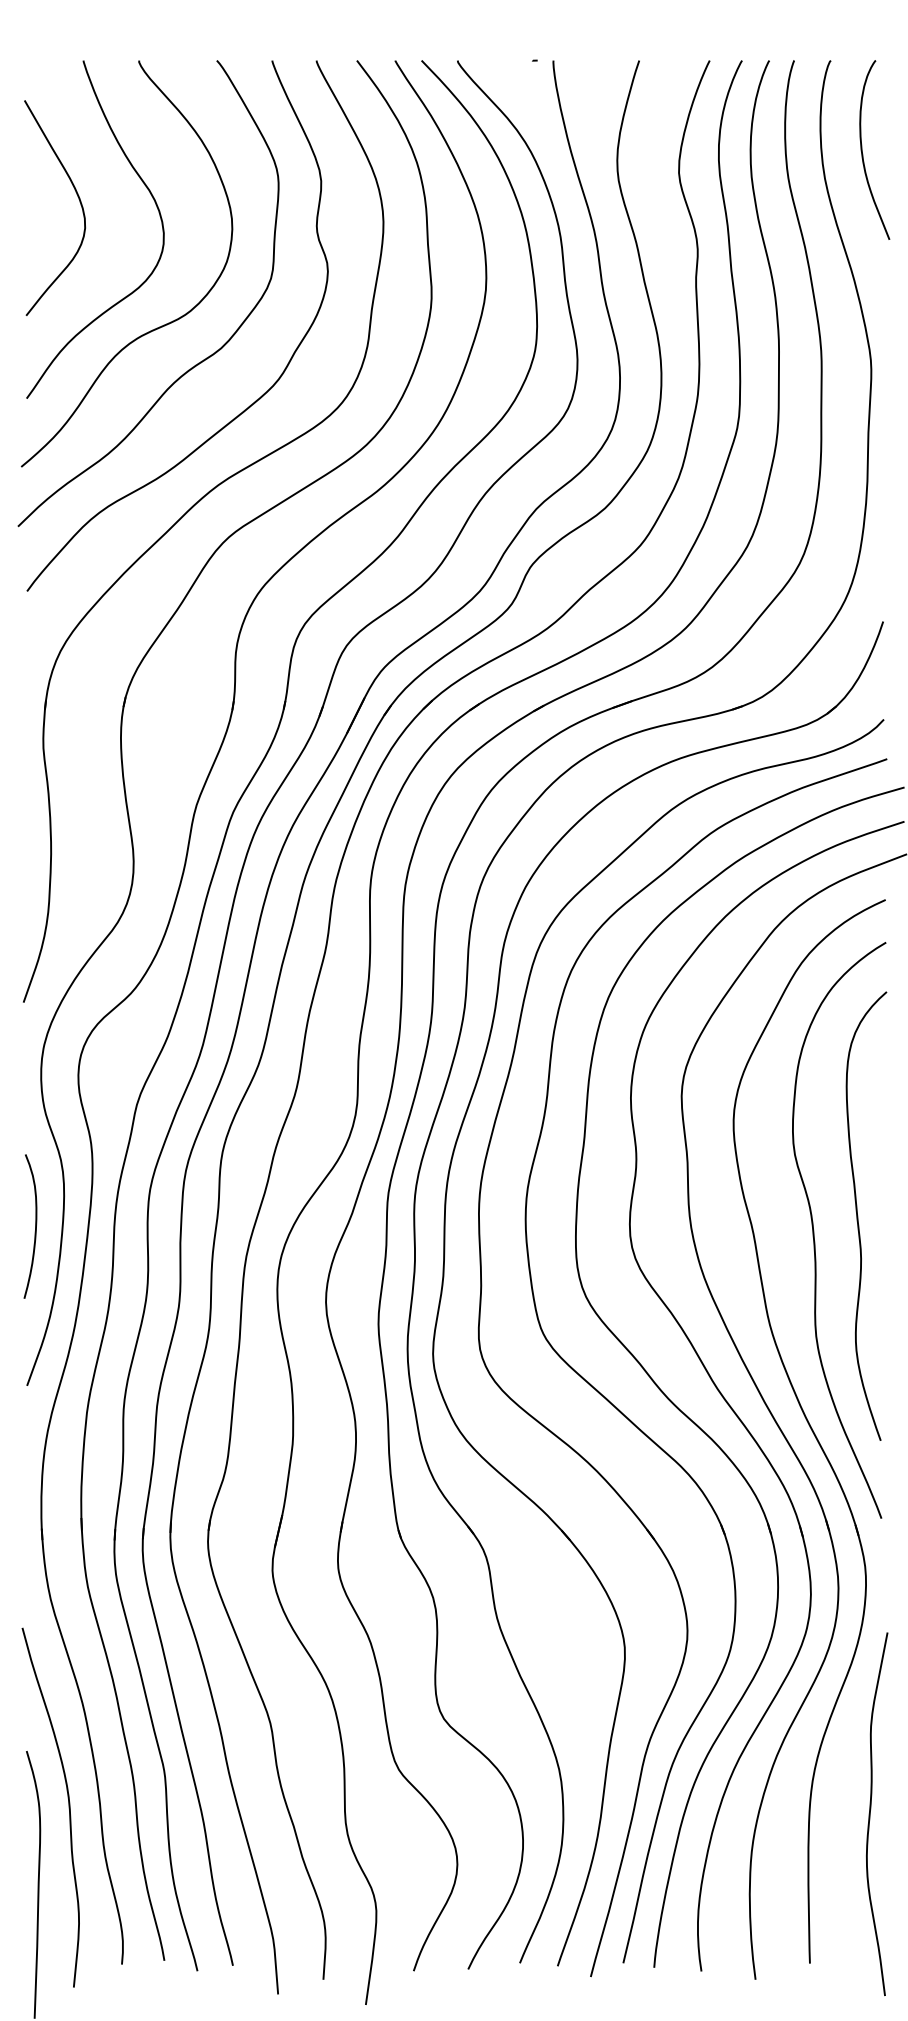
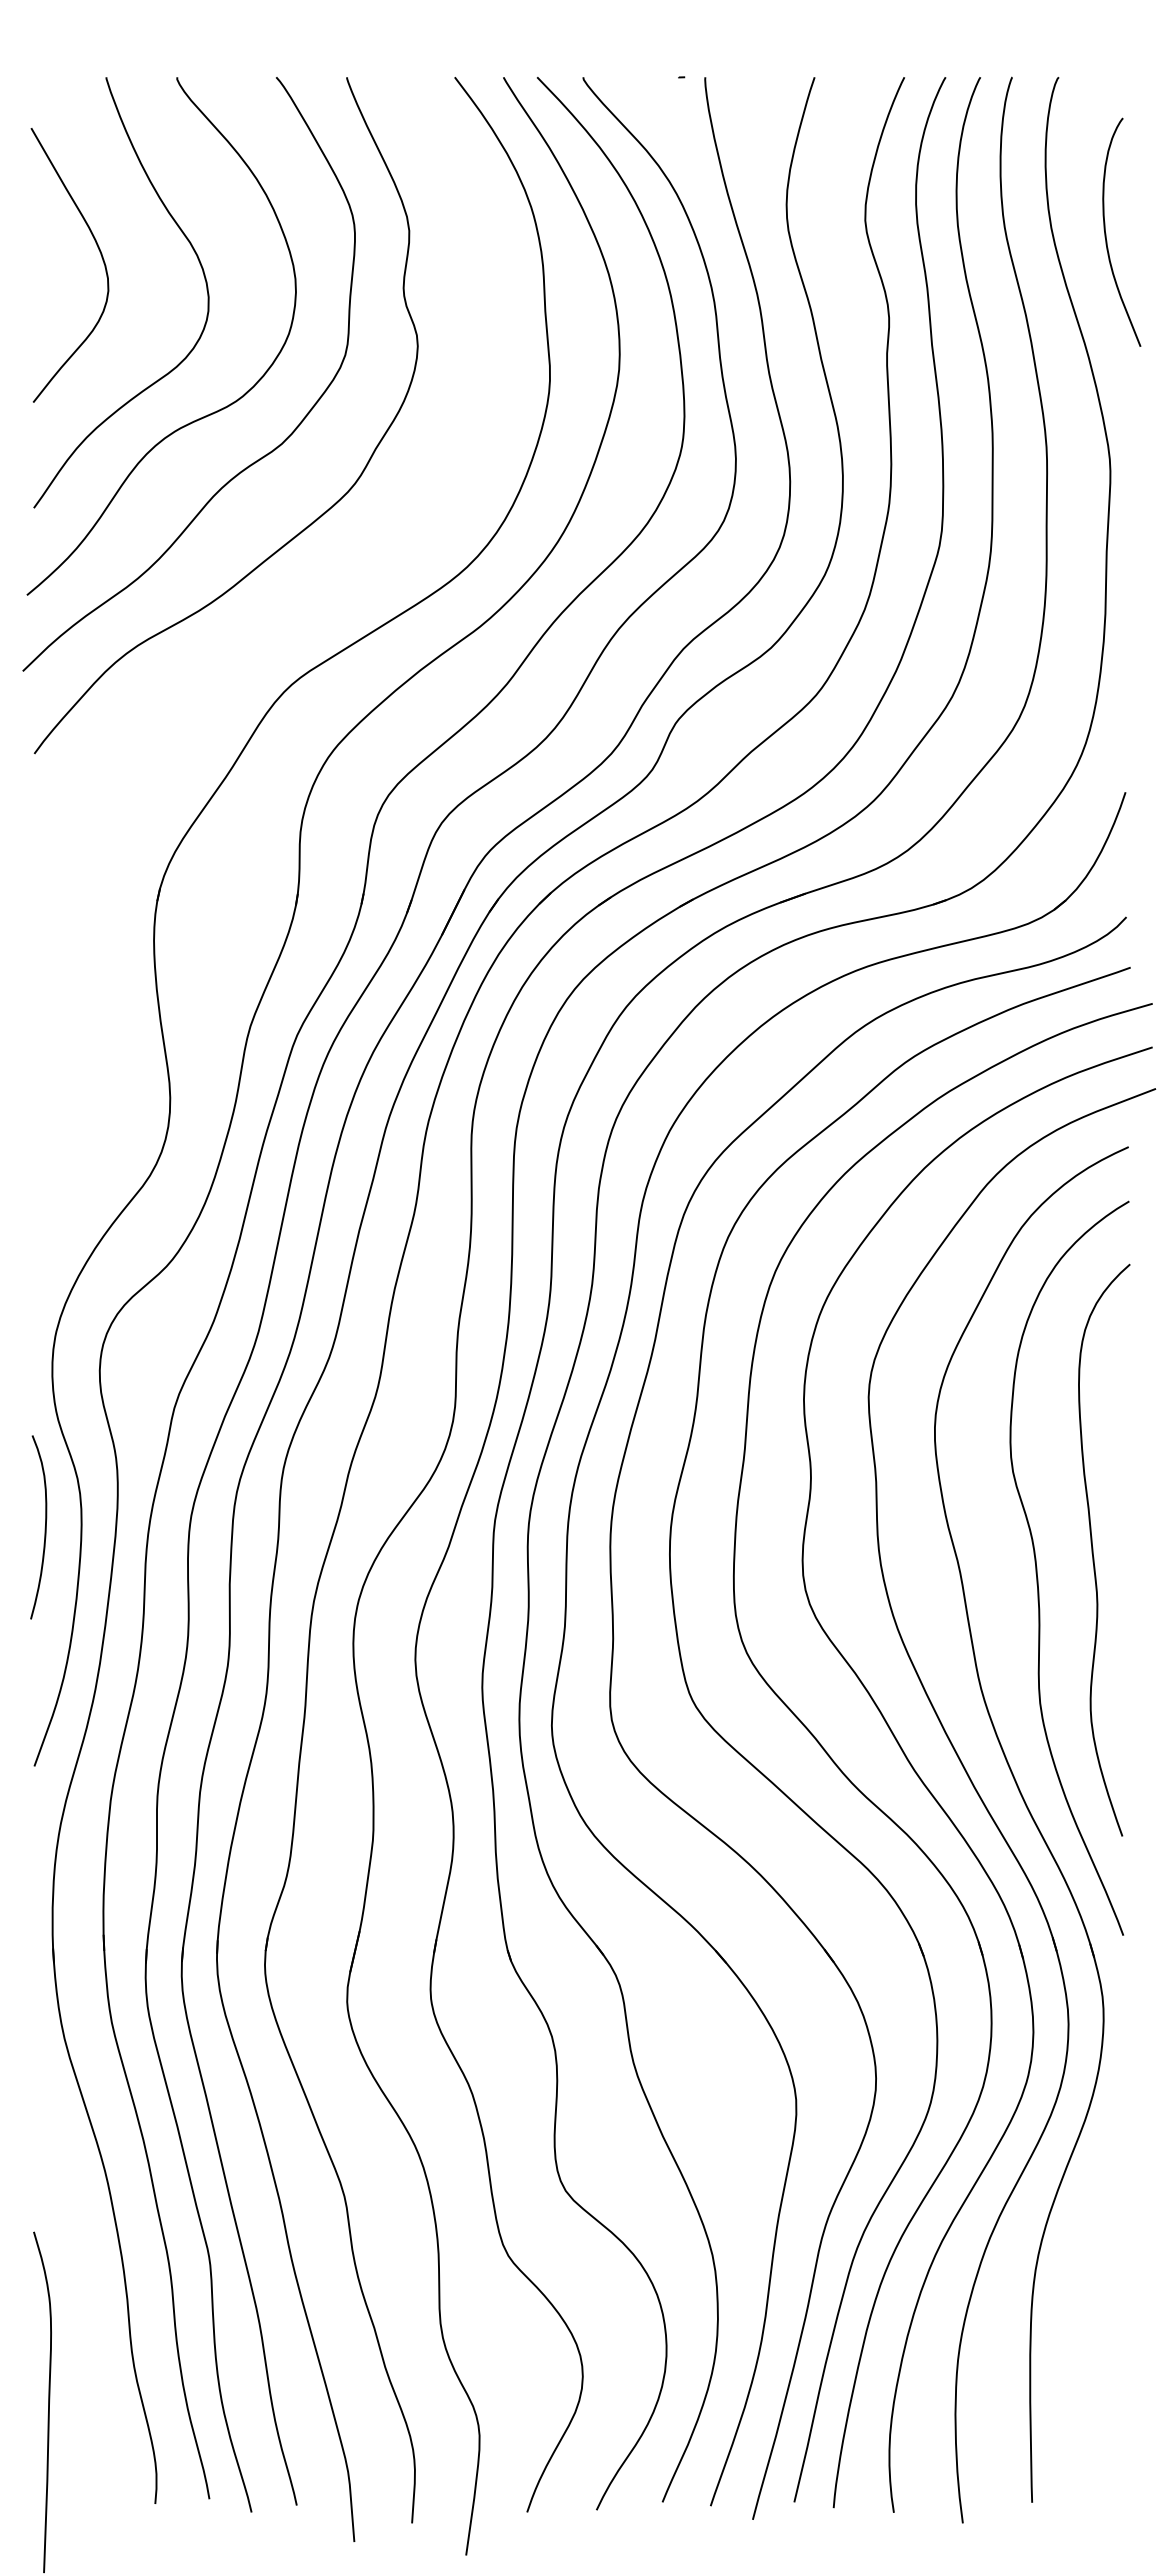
curve: (862, 150) -> (1106, 233), moved
part: (188, 511) -> (240, 652), removed
curve: (35, 1226) -> (44, 1527), moved
curve: (68, 1807) -> (87, 2303), removed
curve: (870, 1814) -> (1109, 2312), removed

